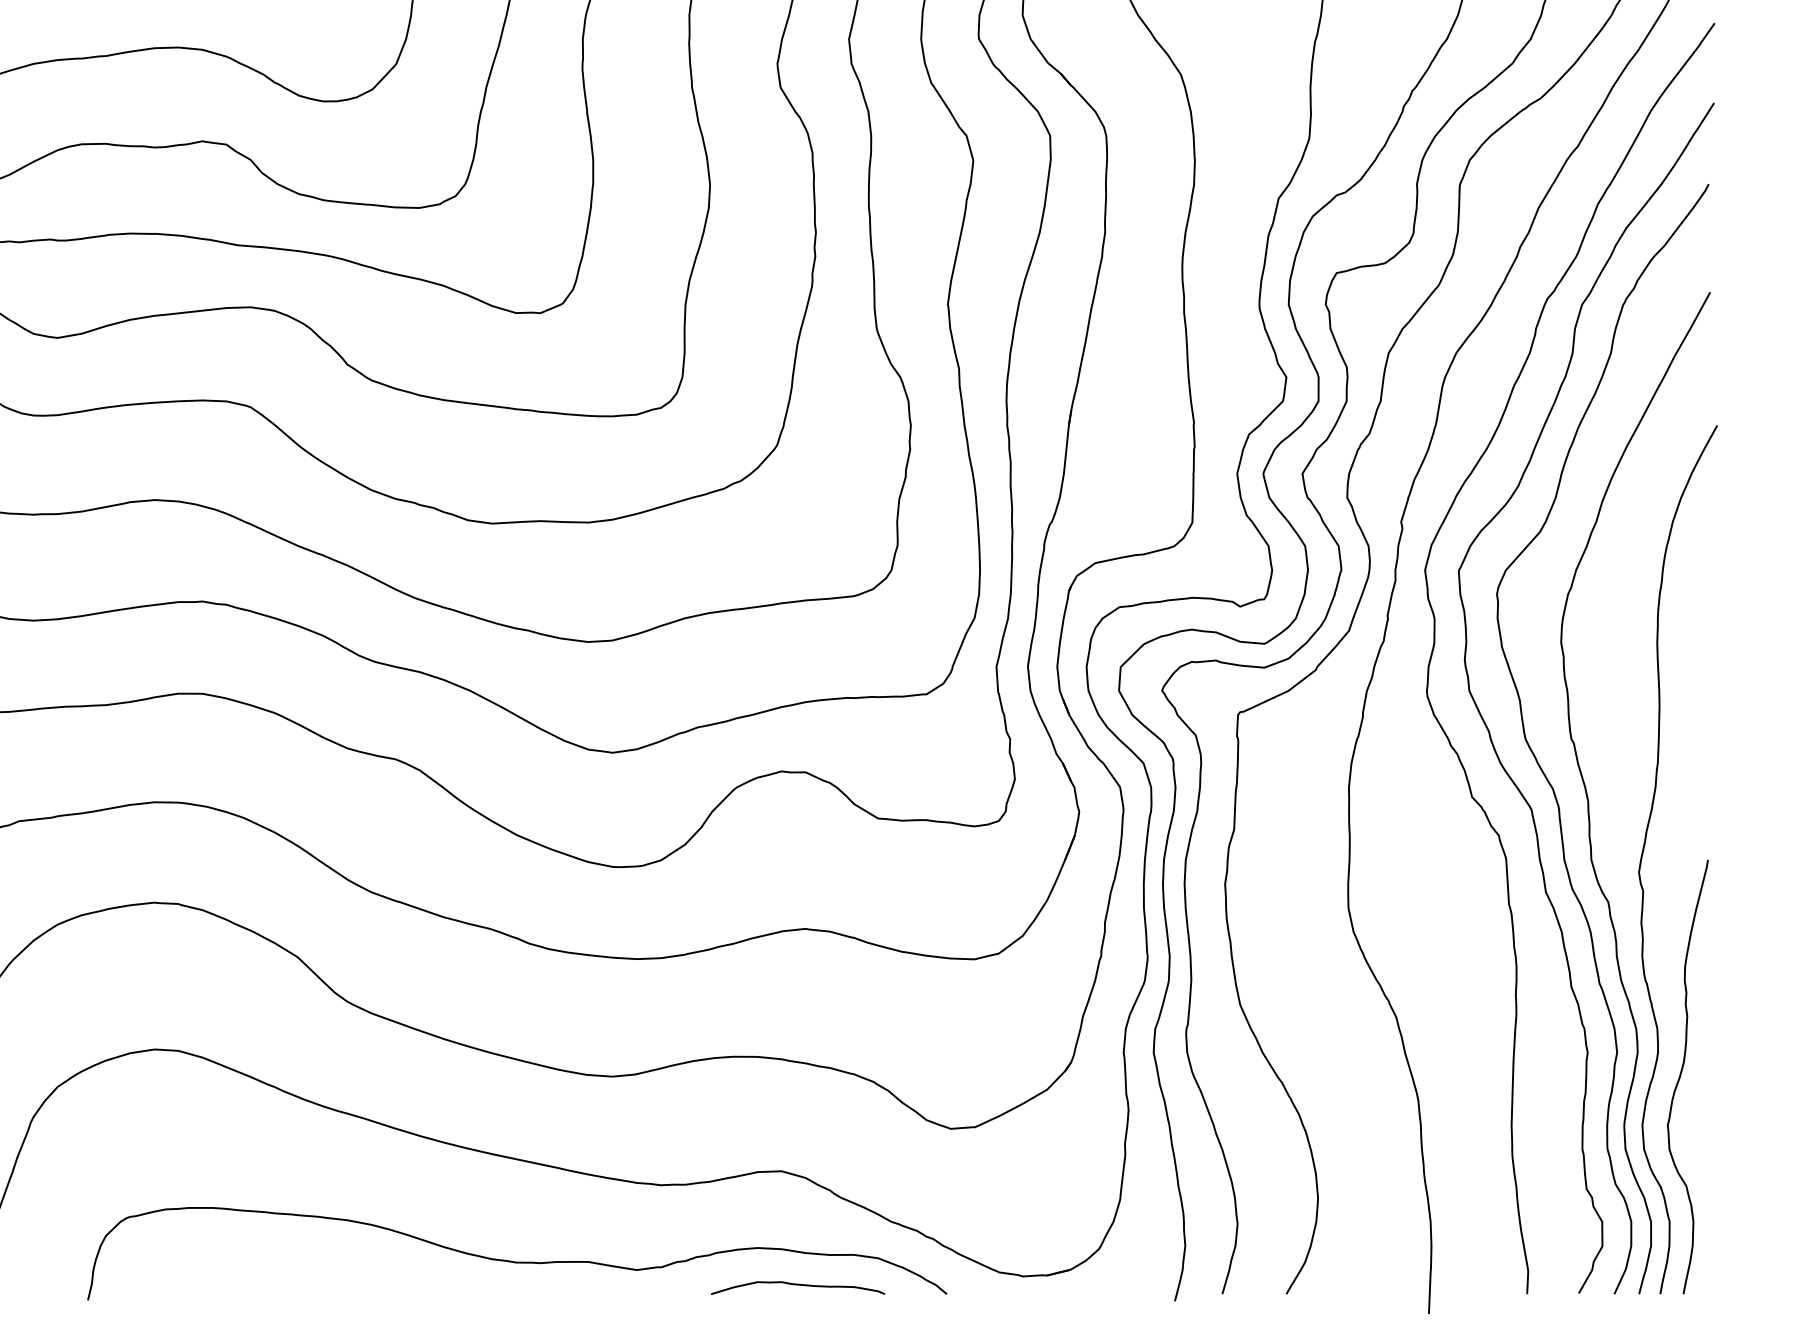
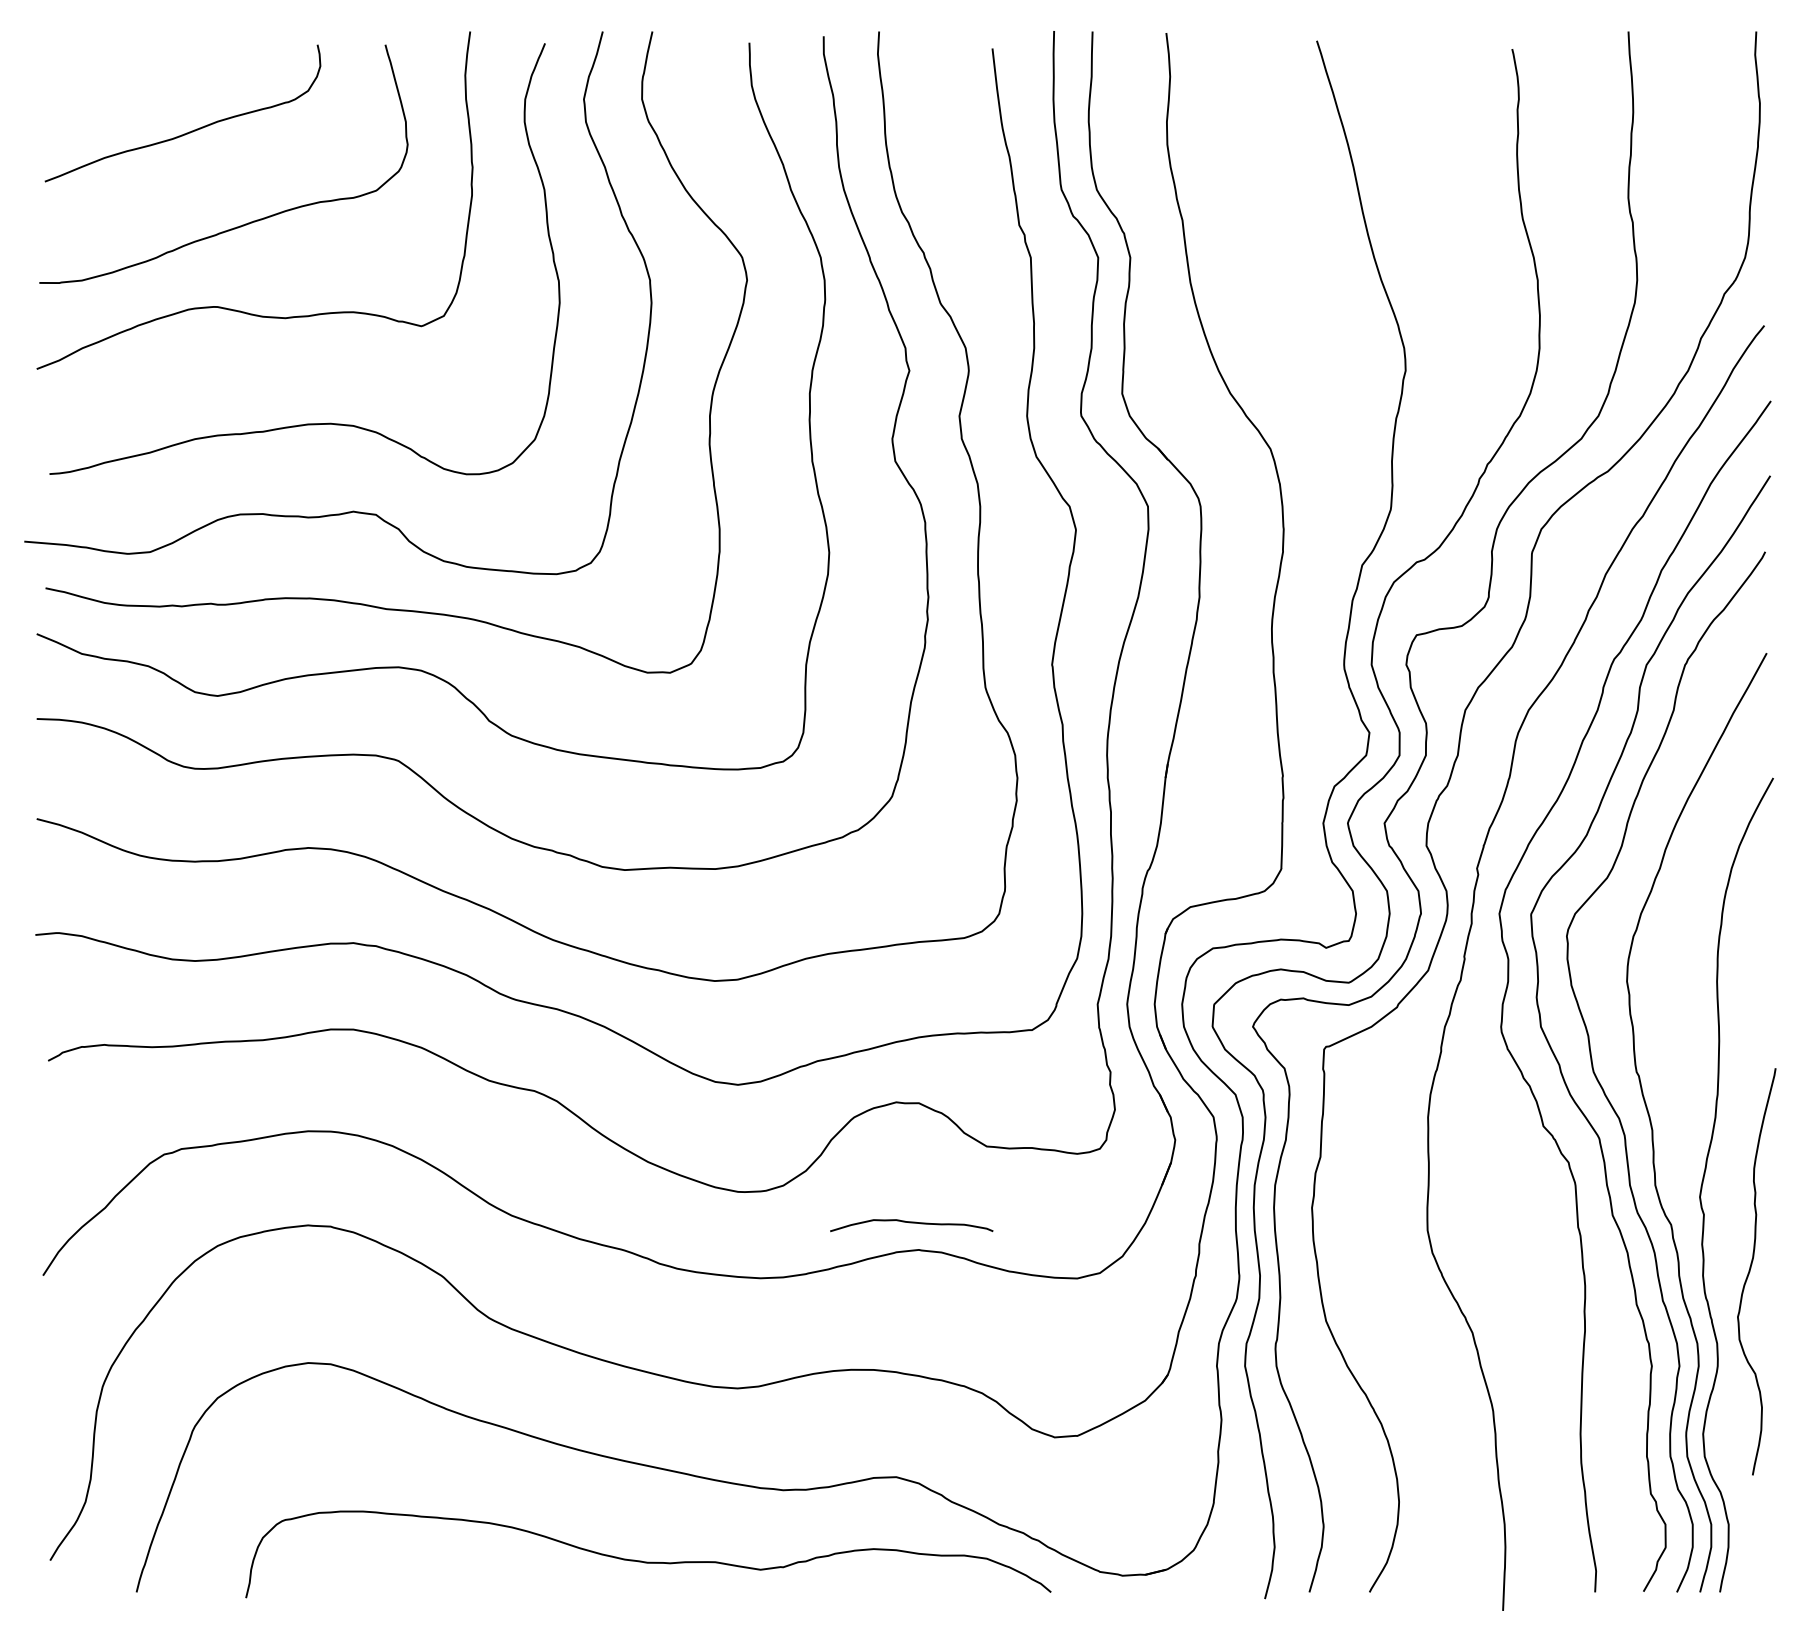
curve: (1682, 1073) -> (1751, 1268), moved
curve: (797, 1285) -> (911, 1223), moved

